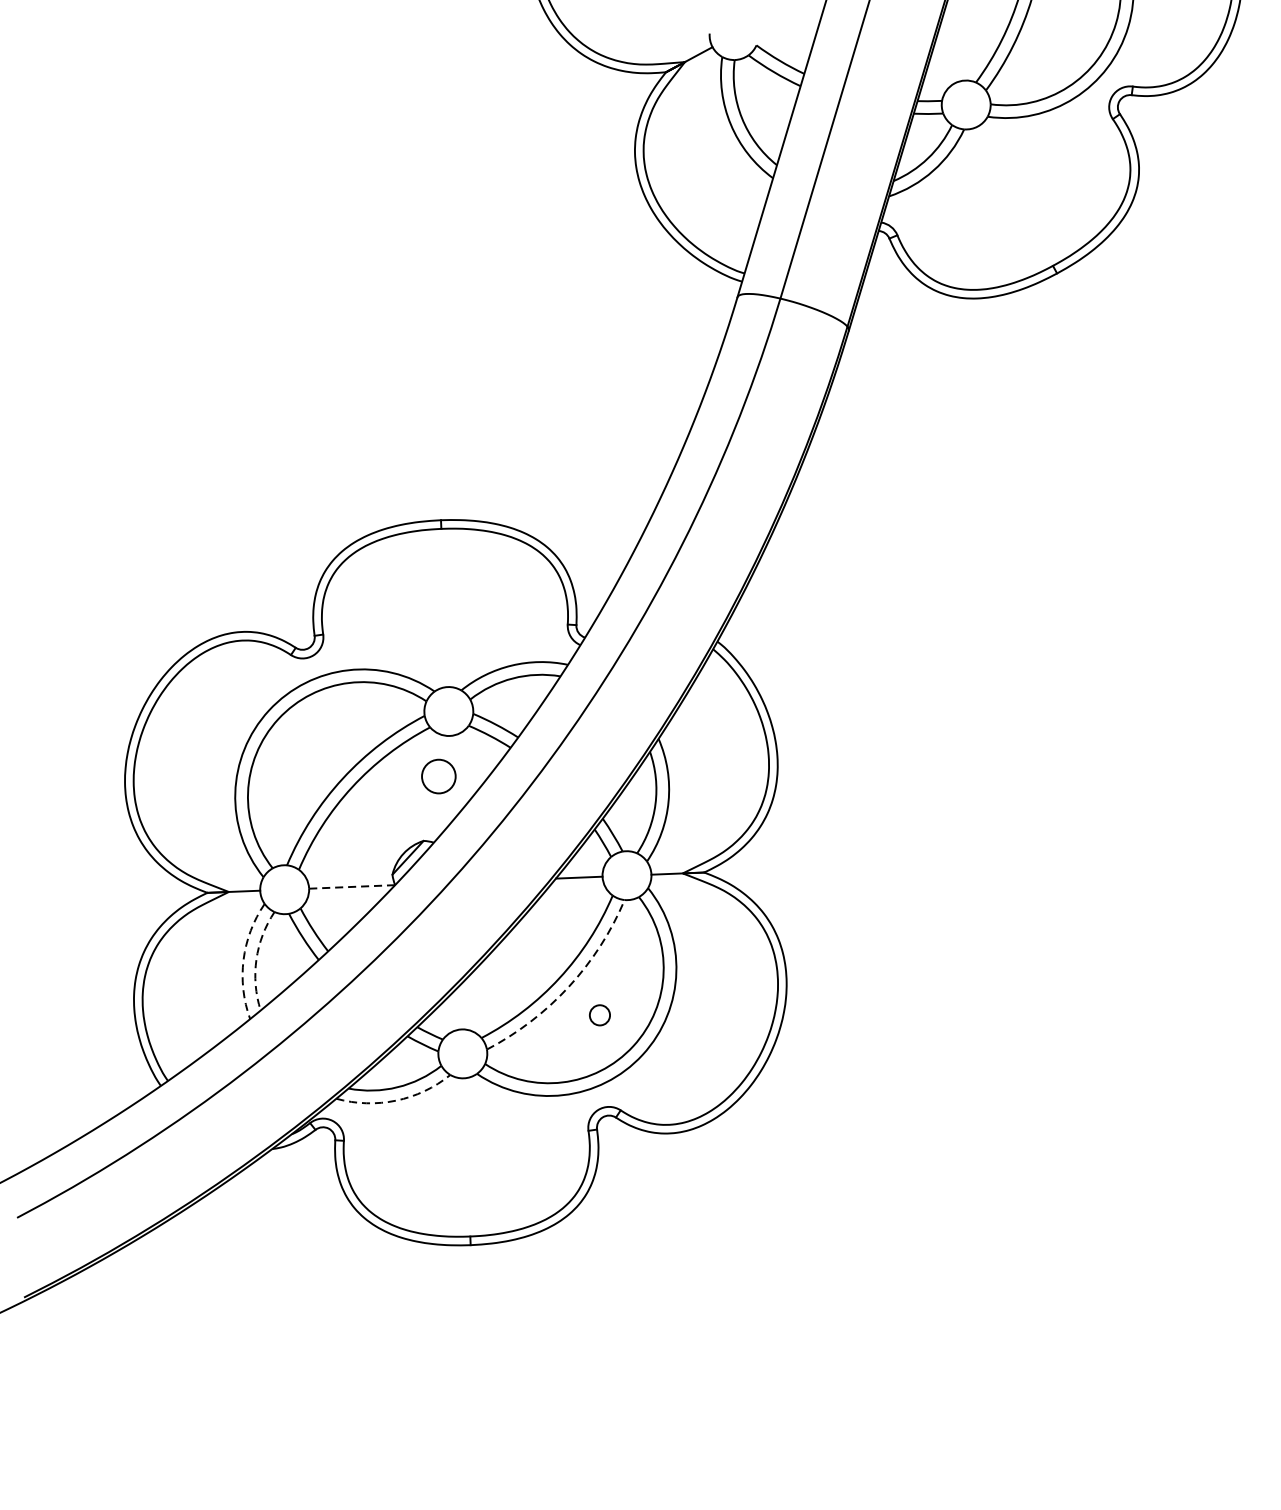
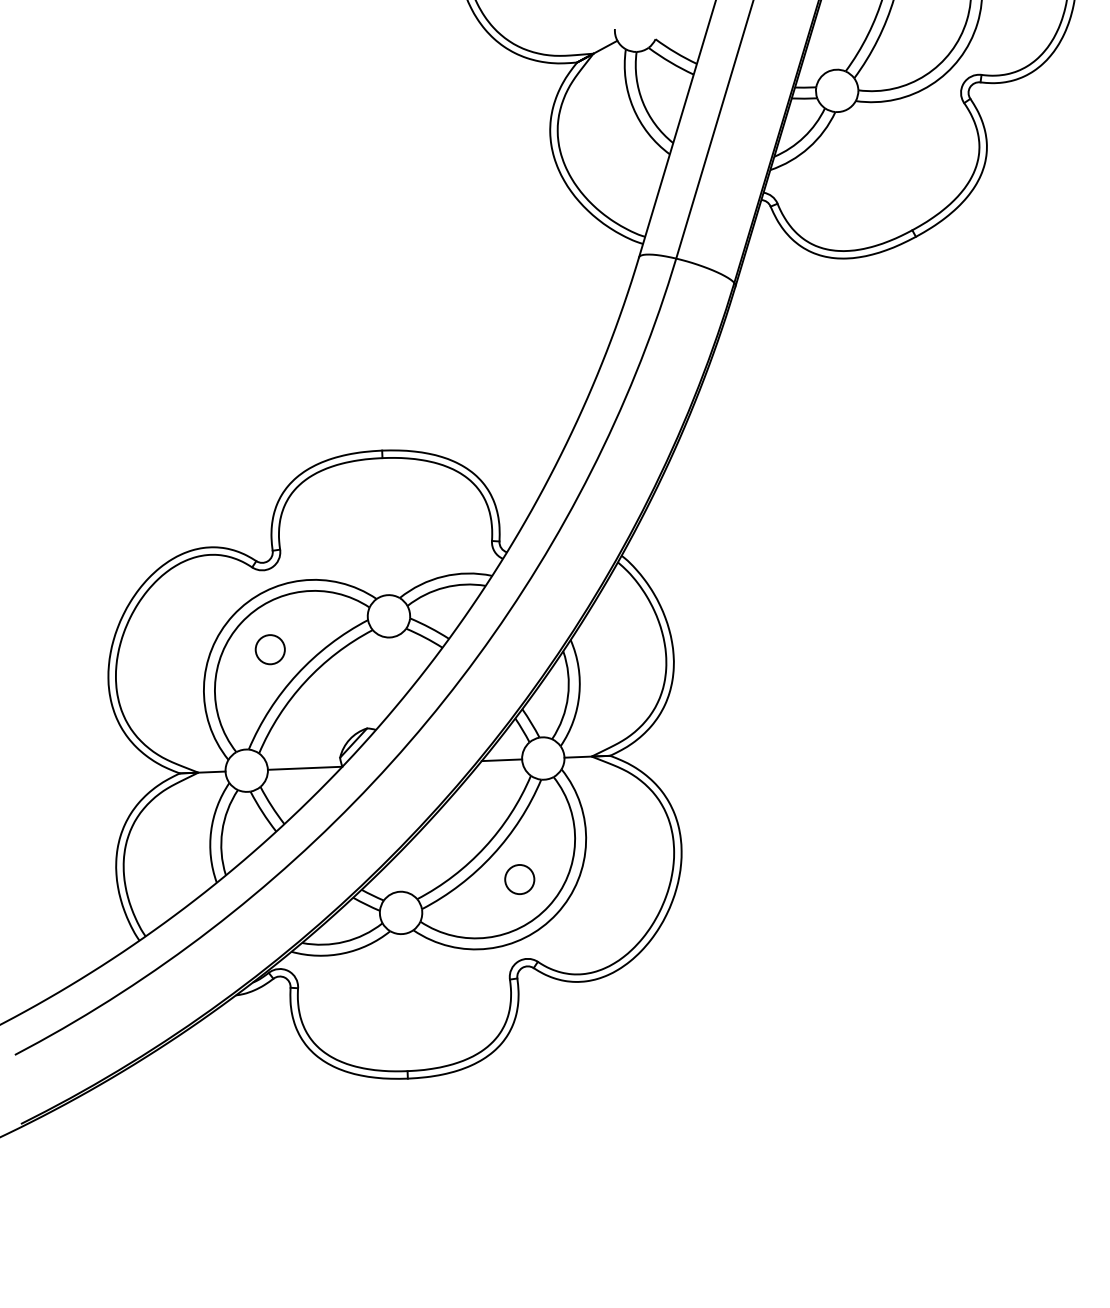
circle: (437, 776) -> (269, 649), moved
line: (351, 887) -> (304, 768), dashed -> solid
arc: (243, 959) -> (211, 831), dashed -> solid
arc: (256, 959) -> (222, 831), dashed -> solid
arc: (568, 986) -> (492, 854), dashed -> solid
circle: (599, 1015) -> (519, 879), size x1.67
arc: (396, 1100) -> (343, 953), dashed -> solid

